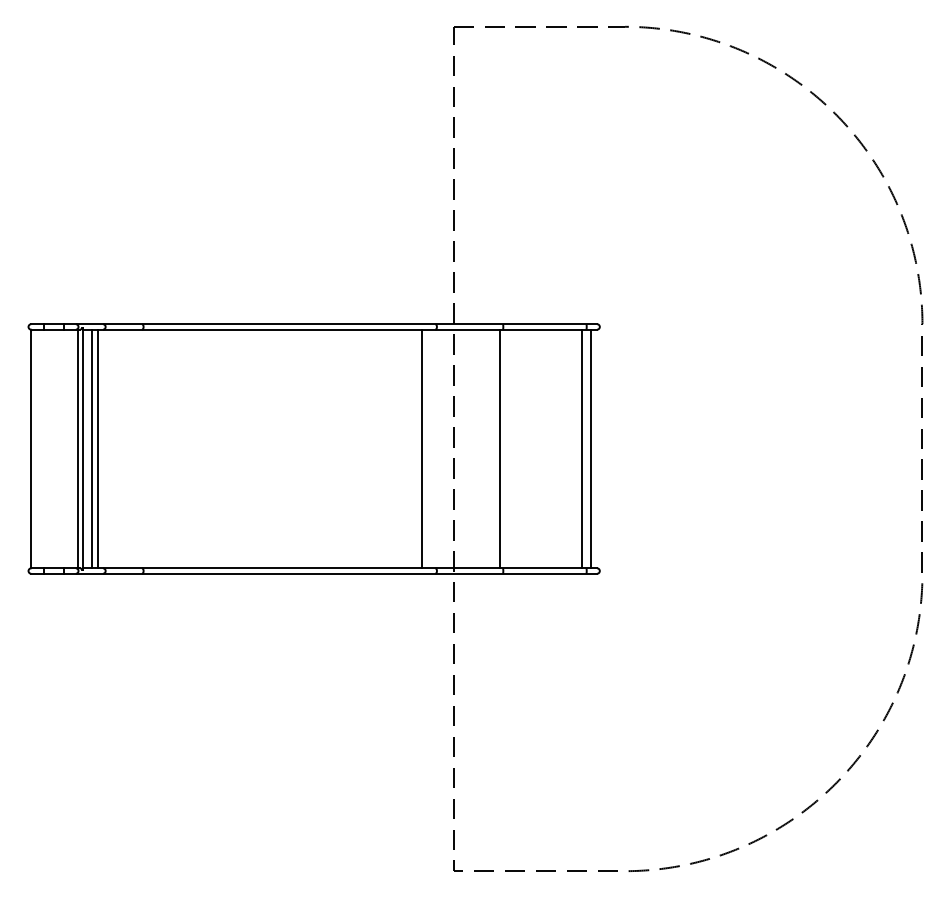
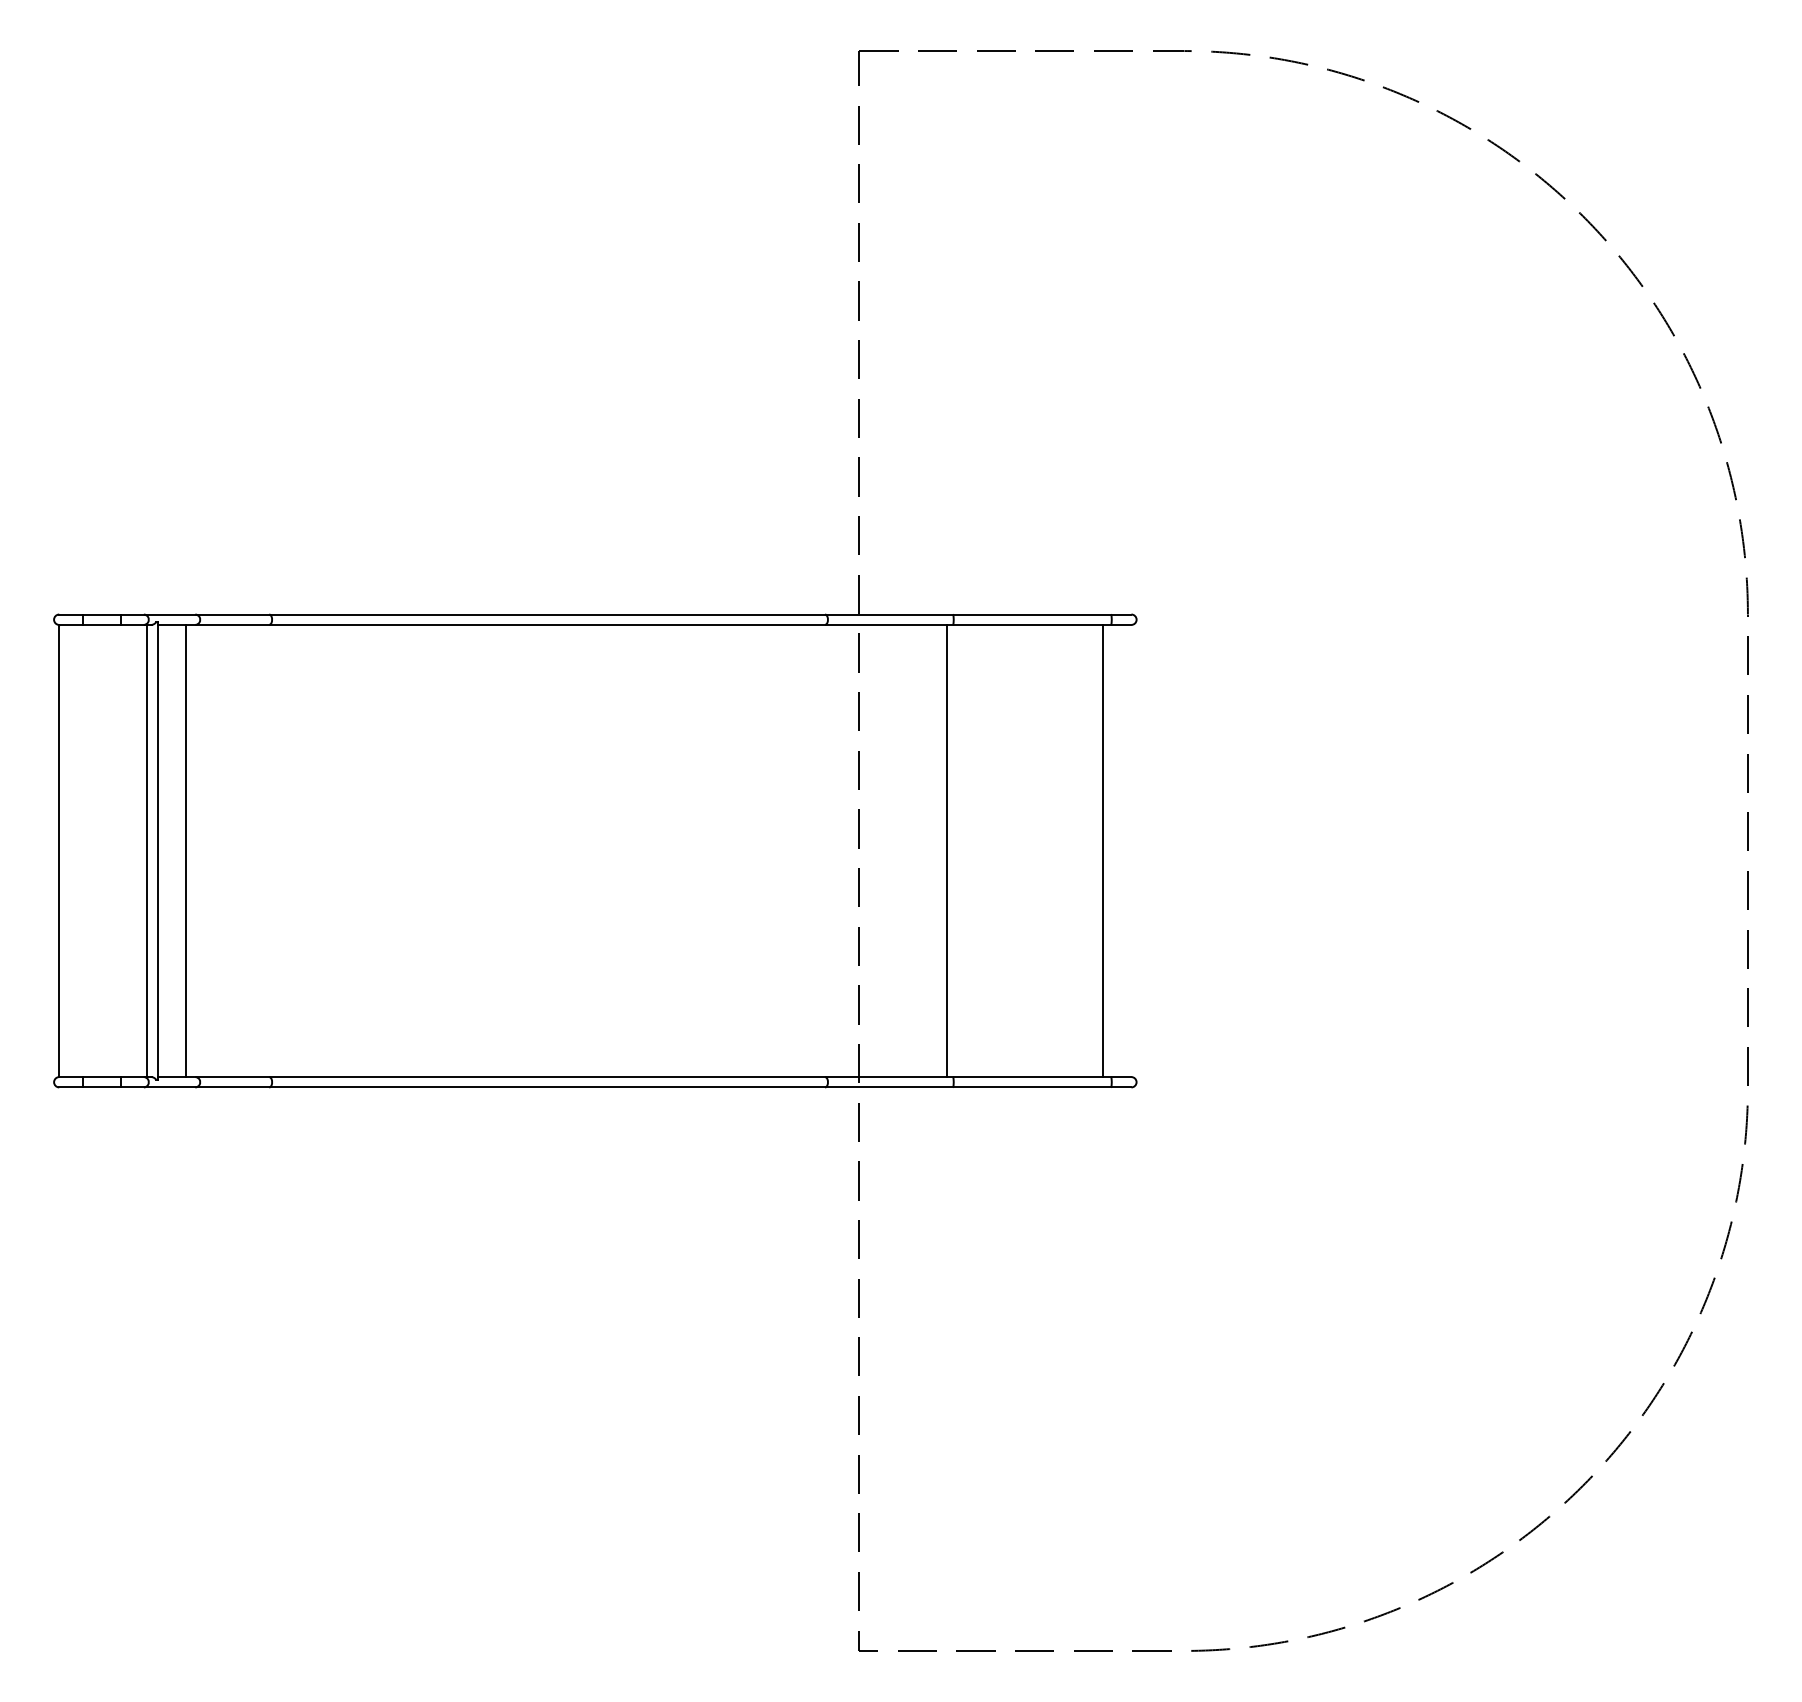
line: (92, 448) -> (175, 850), removed
line: (422, 448) -> (800, 850), removed
line: (590, 448) -> (1118, 850), removed

